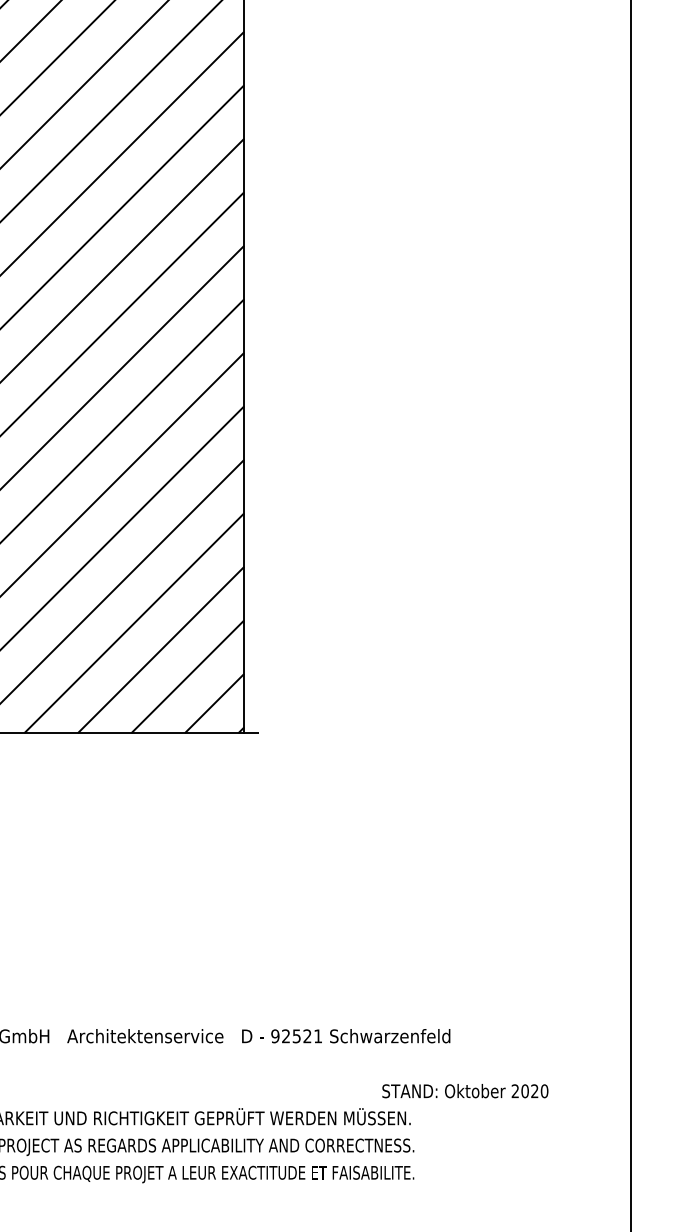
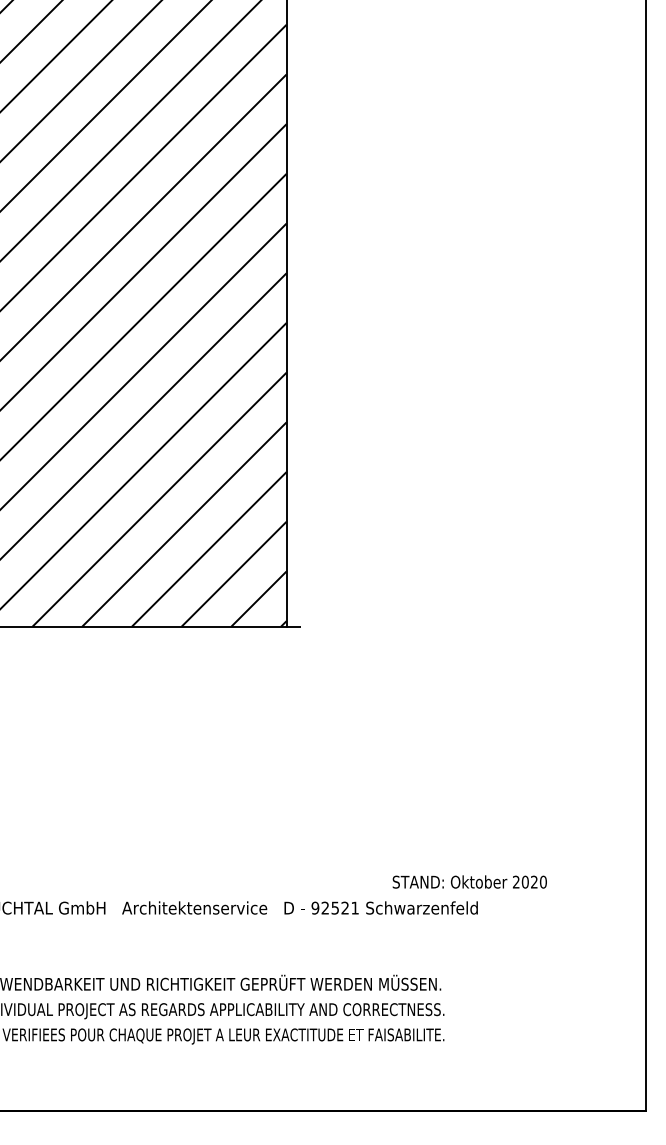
text: (464, 1090) -> (469, 881), moved

